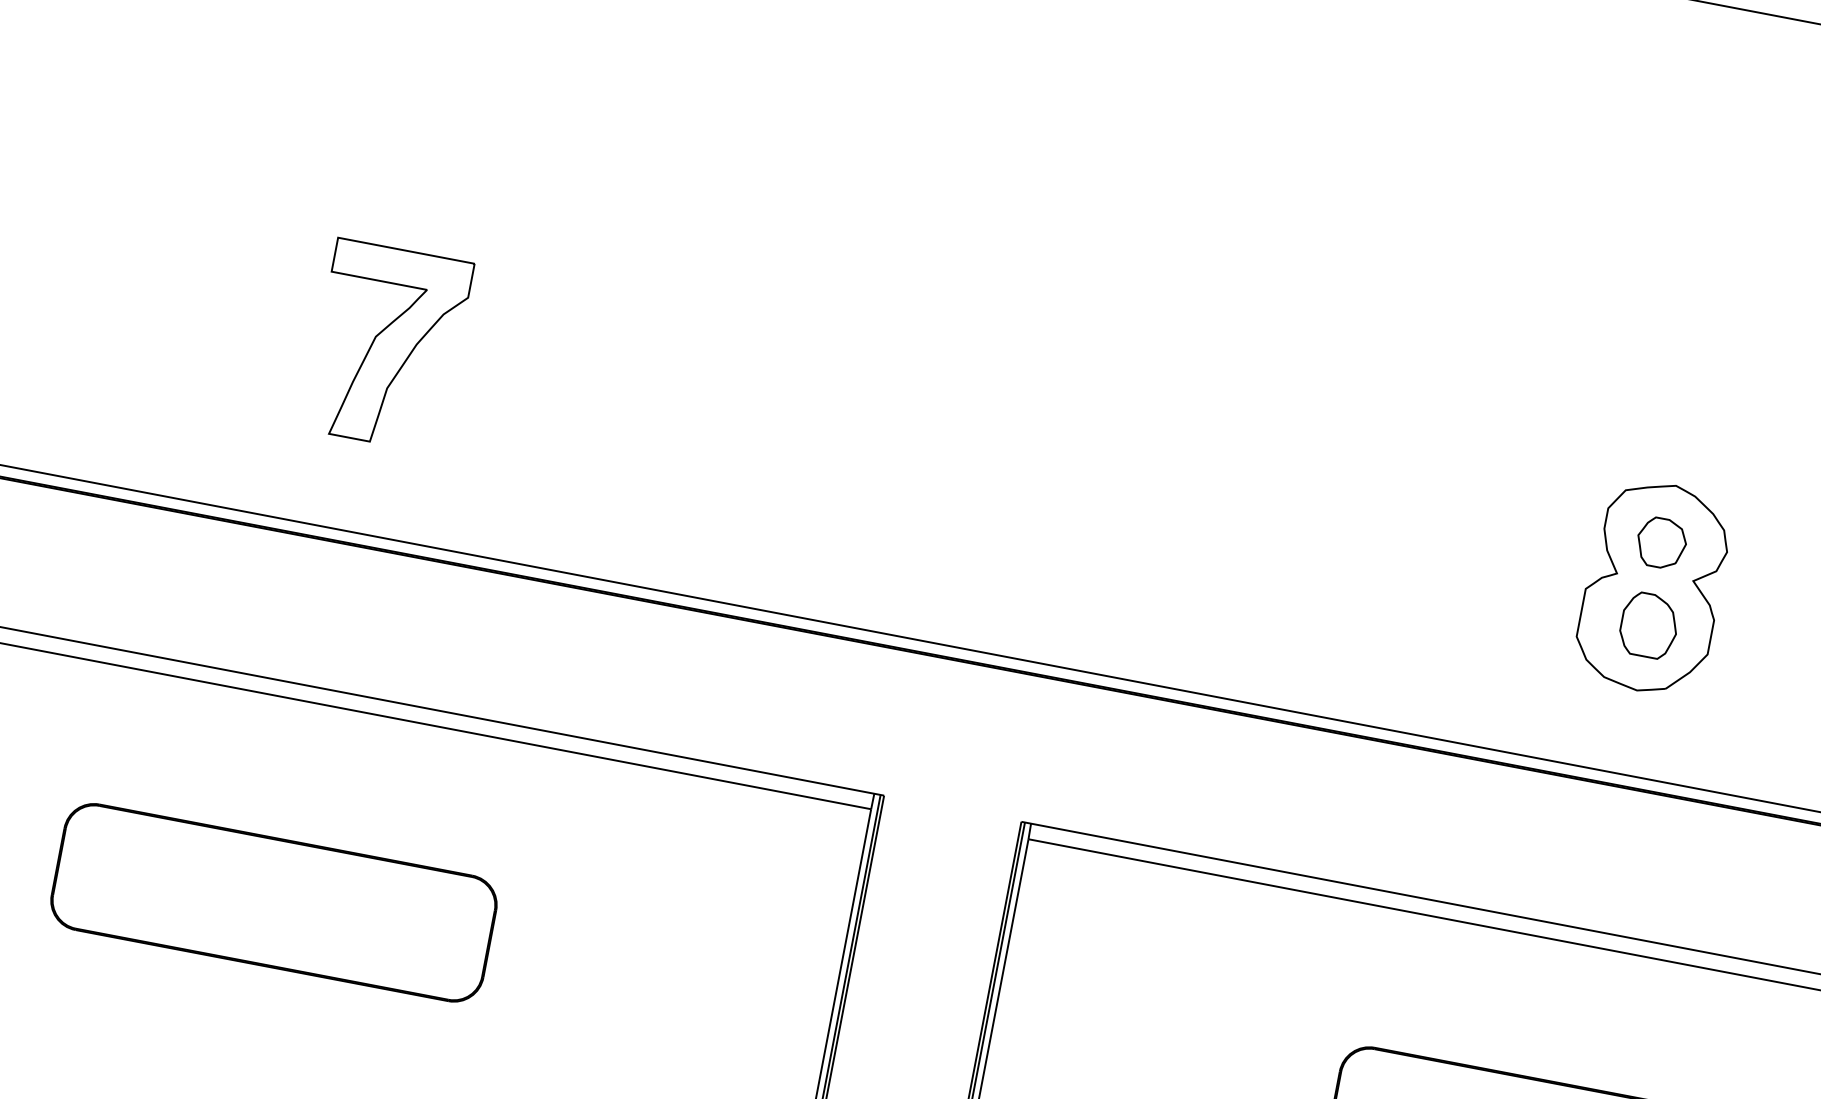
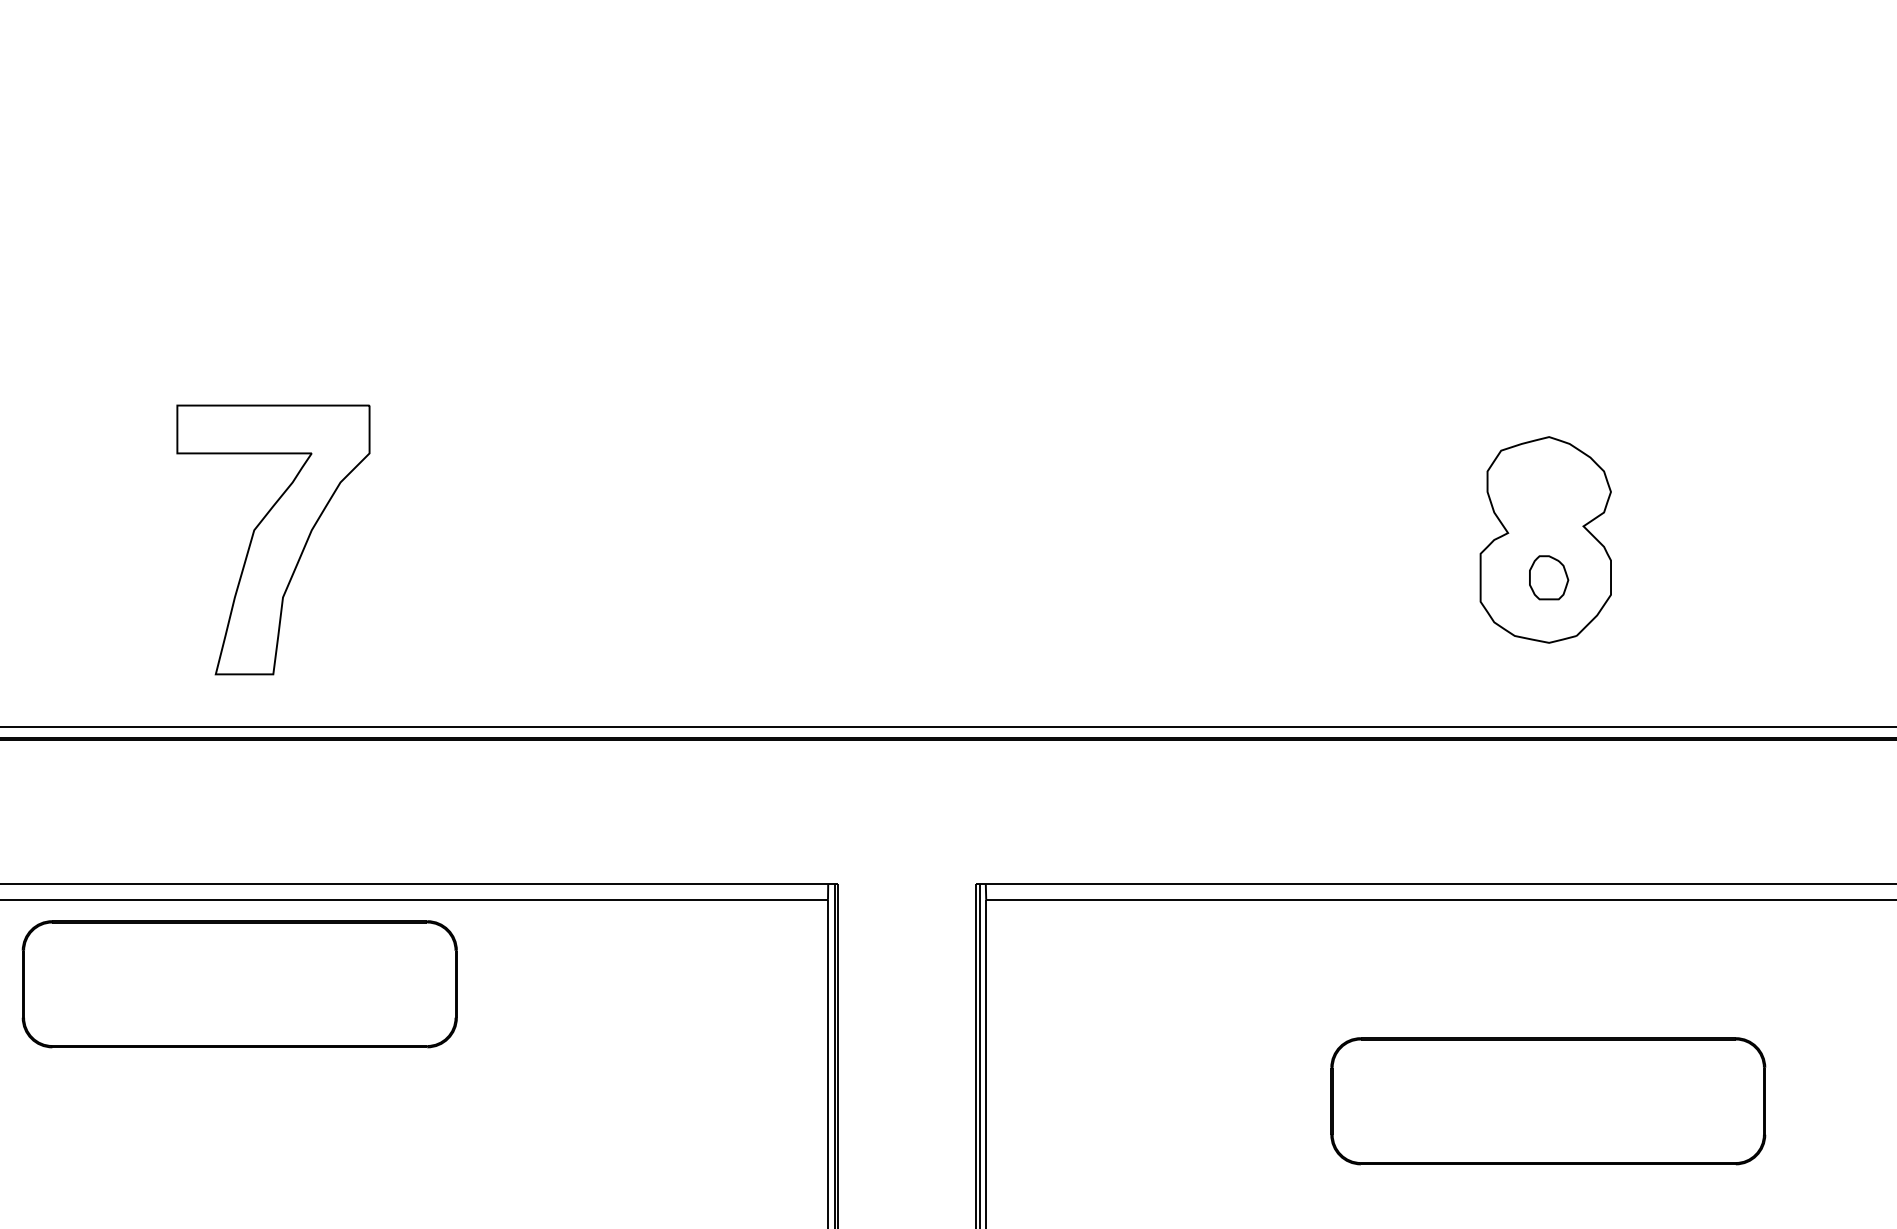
part: (388, 345) -> (273, 539), size x1.4
part: (1661, 543) -> (1545, 495), removed
part: (1648, 625) -> (1548, 577), size x0.7
part: (273, 903) -> (239, 984), moved

